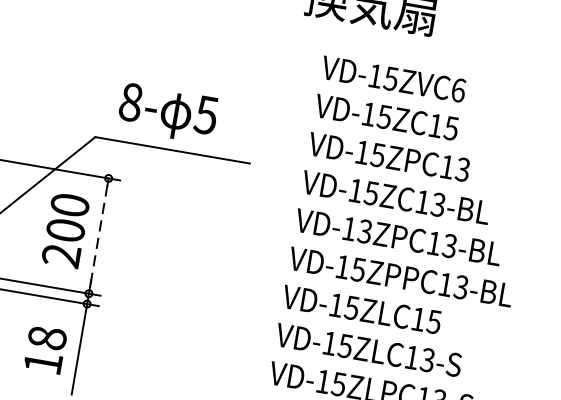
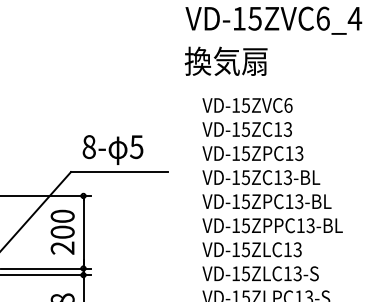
text: (452, 128) -> (288, 129), VD-15ZC15 -> VD-15ZC13
text: (364, 231) -> (245, 201), VD-13ZPC13-BL -> VD-15ZPC13-BL
line: (98, 236) -> (83, 232), dashed -> solid
text: (433, 321) -> (297, 249), VD-15ZLC15 -> VD-15ZLC13

